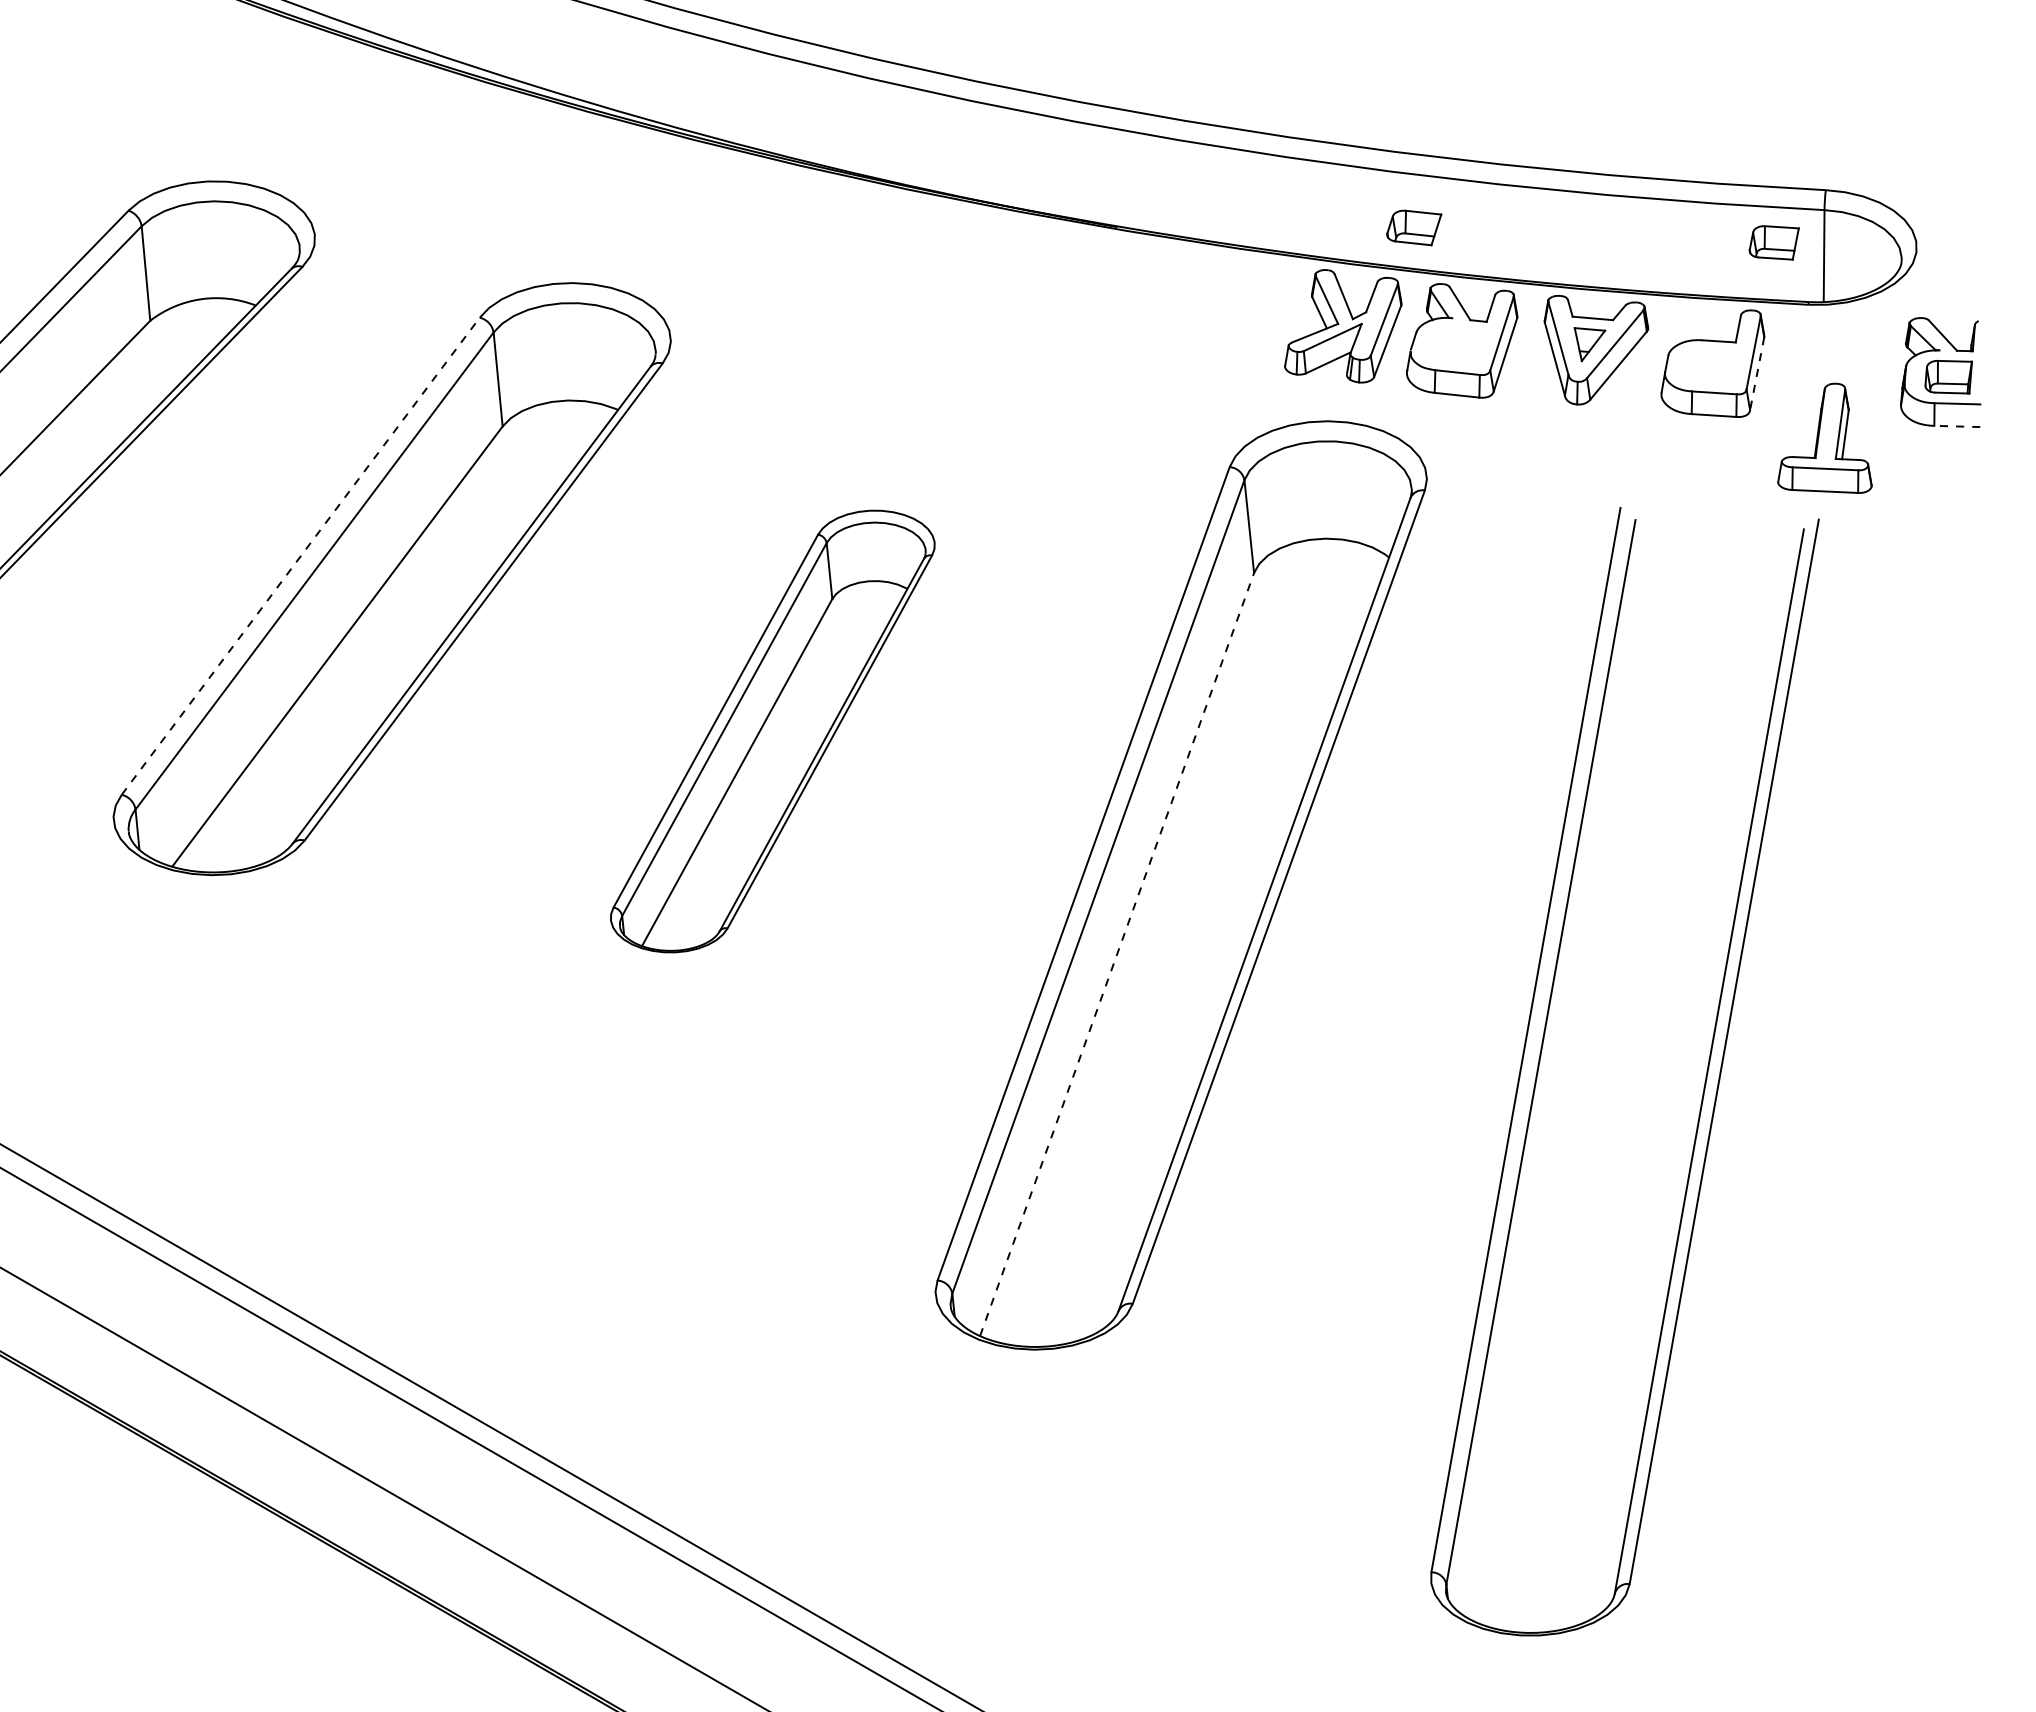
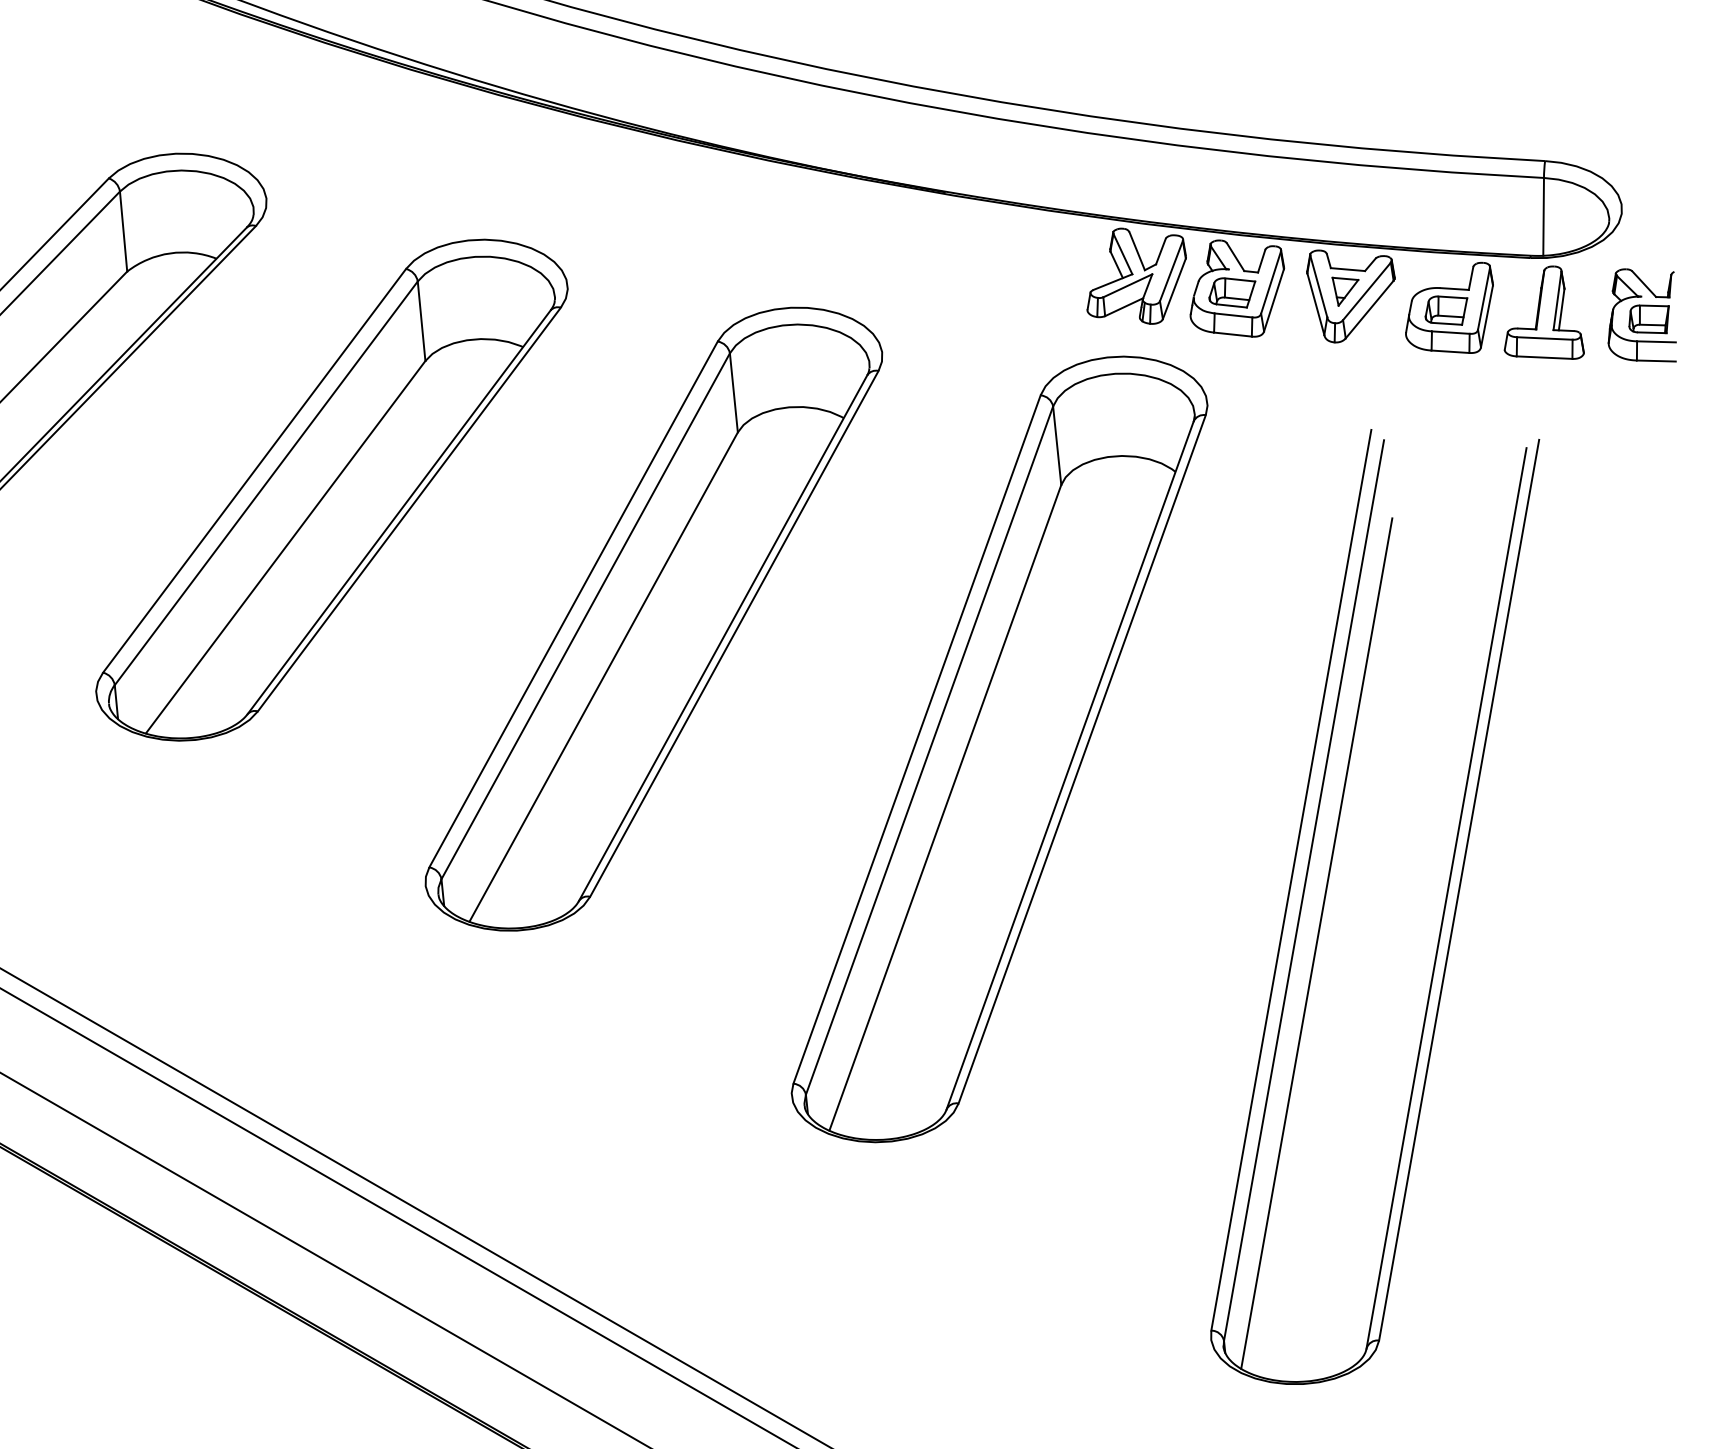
part: (1414, 227) -> (1232, 292), moved
part: (1773, 242) -> (1445, 310), moved
line: (1757, 374) -> (1487, 317), dashed -> solid
line: (1957, 426) -> (1656, 361), dashed -> solid
part: (1824, 437) -> (1543, 311), moved
line: (301, 555) -> (255, 470), dashed -> solid
part: (772, 731) -> (653, 619), size x1.67
line: (1117, 954) -> (945, 807), dashed -> solid
line: (1555, 1114) -> (1316, 943), added

